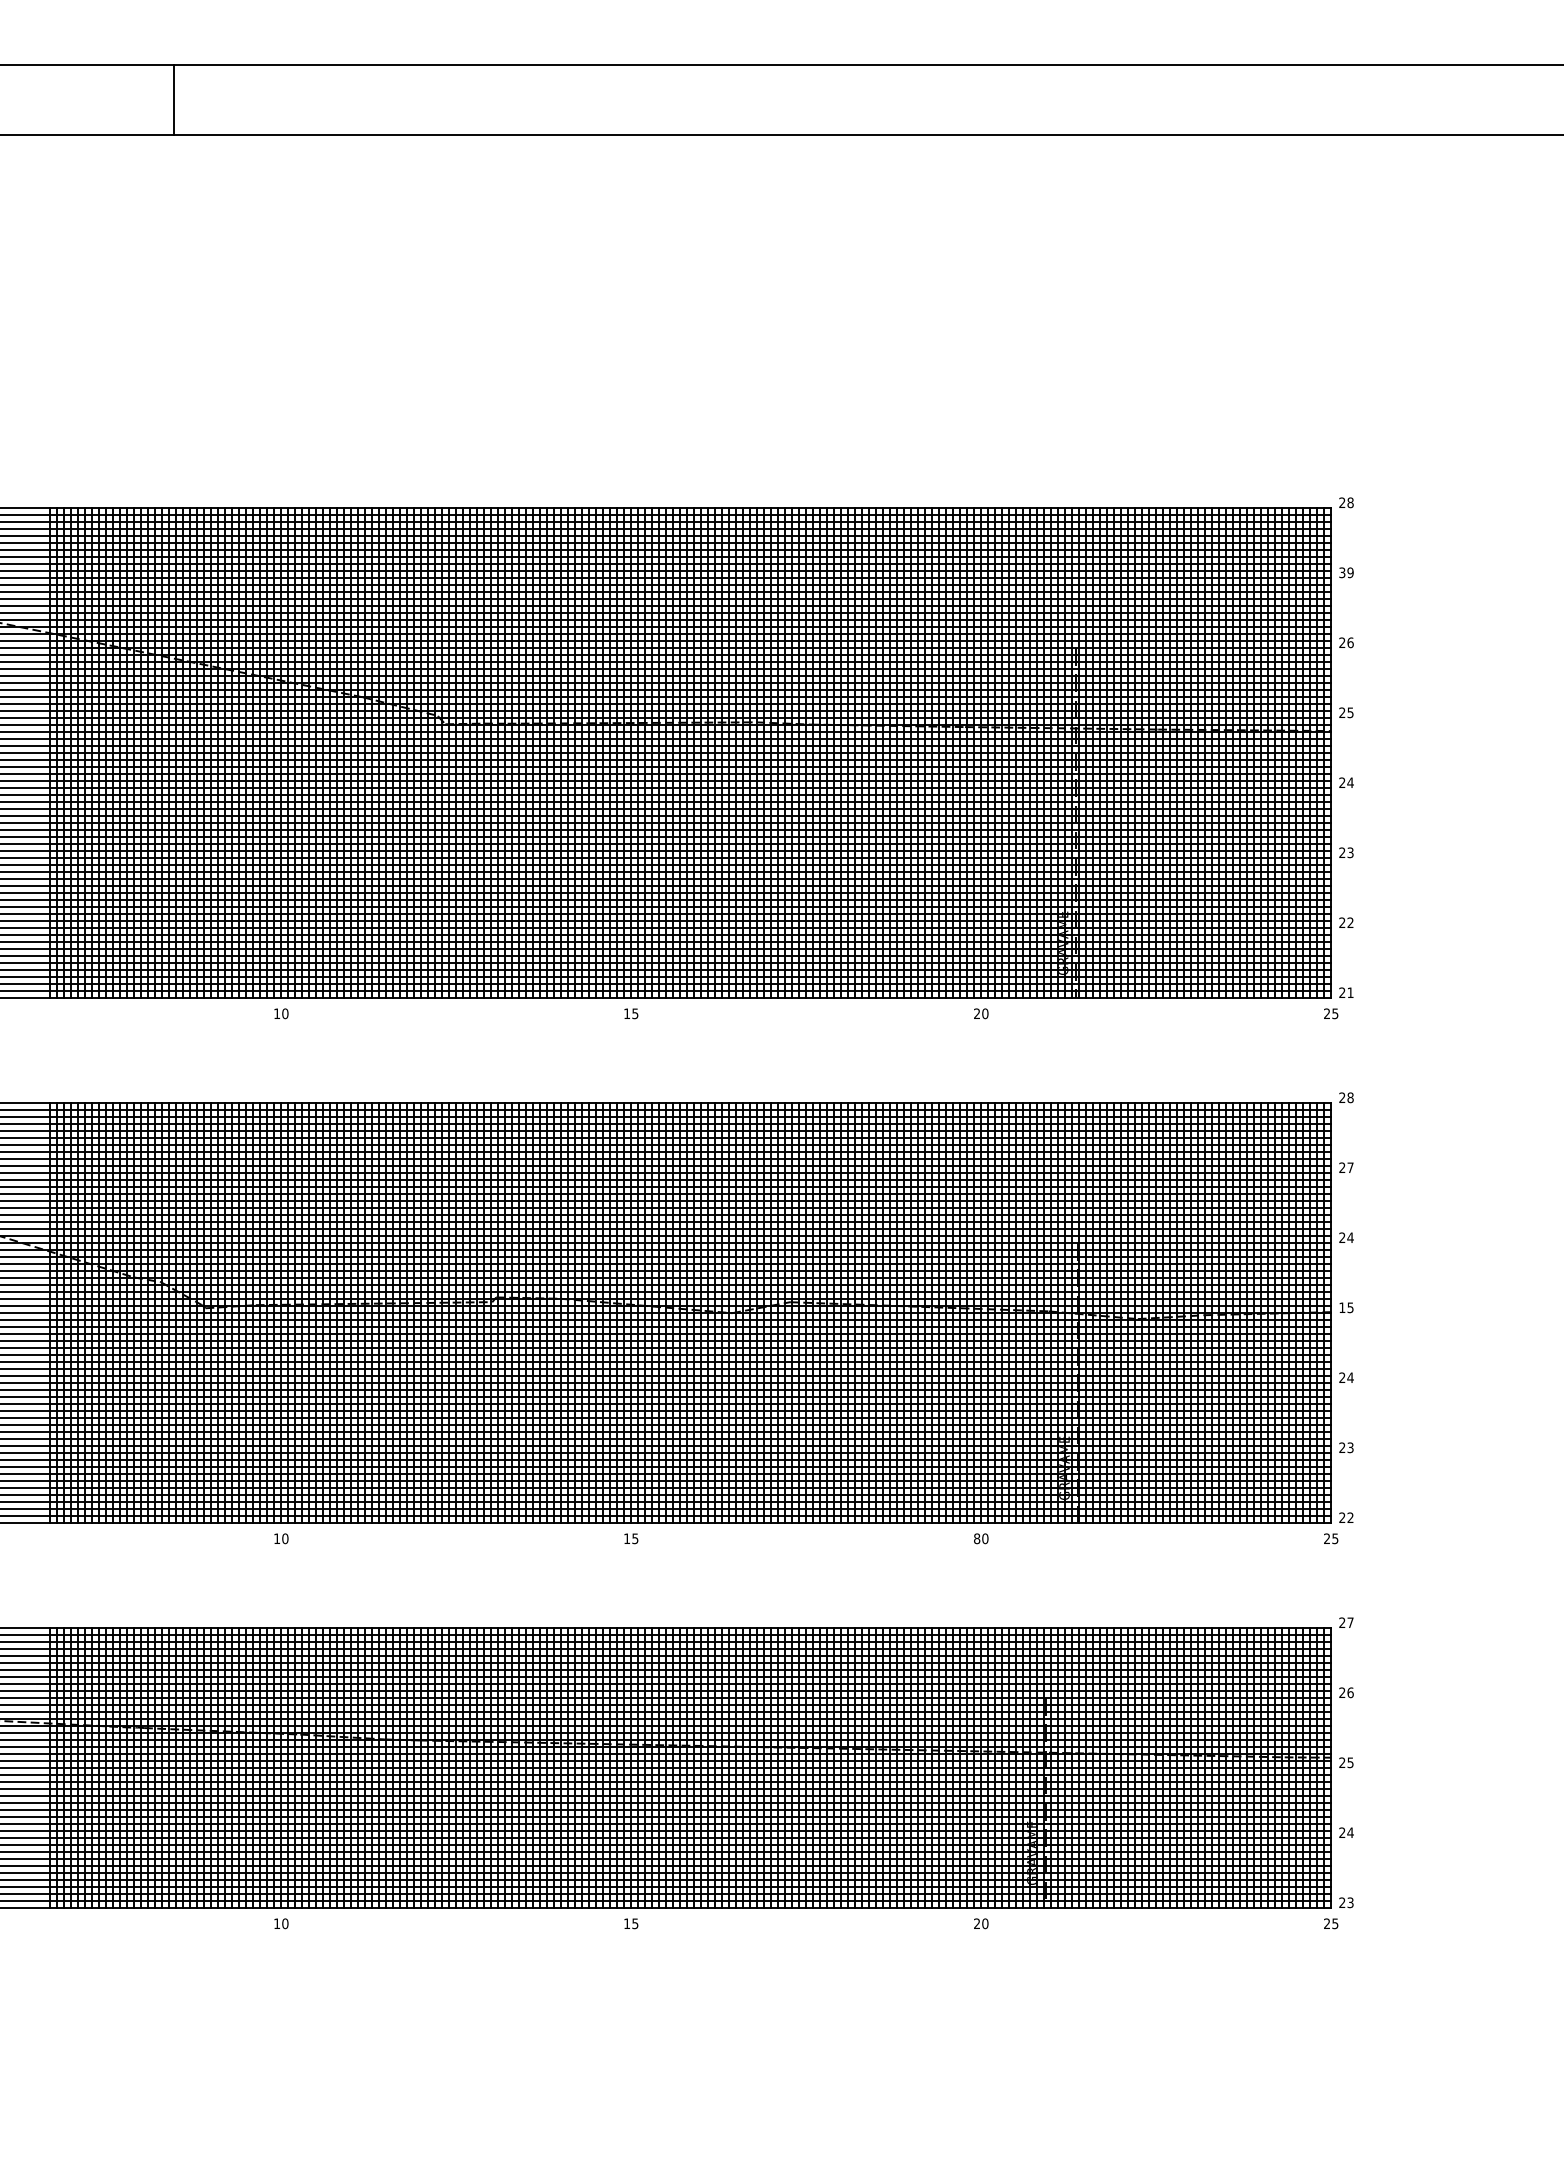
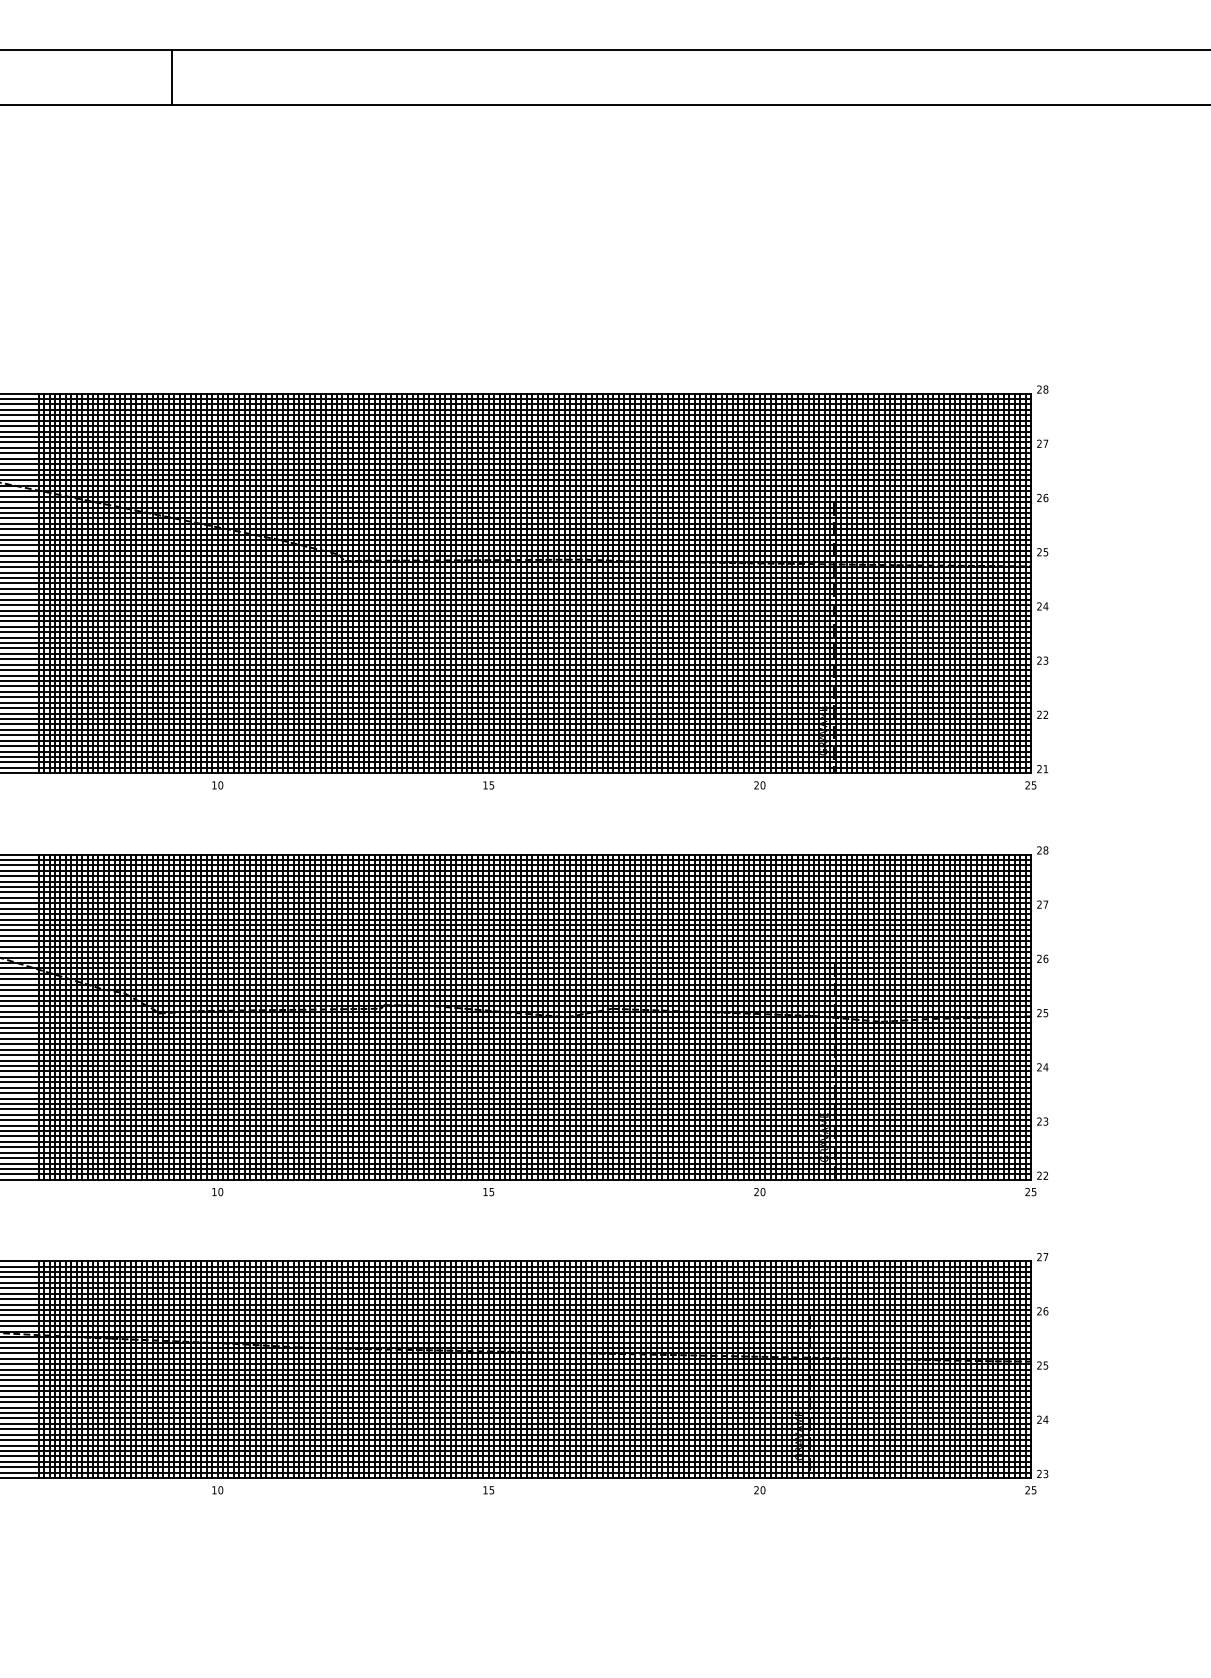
line: (173, 99) -> (171, 77), moved
text: (1346, 572) -> (1042, 443), 39 -> 27
text: (1350, 1237) -> (1045, 958), 24 -> 26
text: (1342, 1307) -> (1039, 1012), 15 -> 25
text: (977, 1538) -> (756, 1191), 80 -> 20

